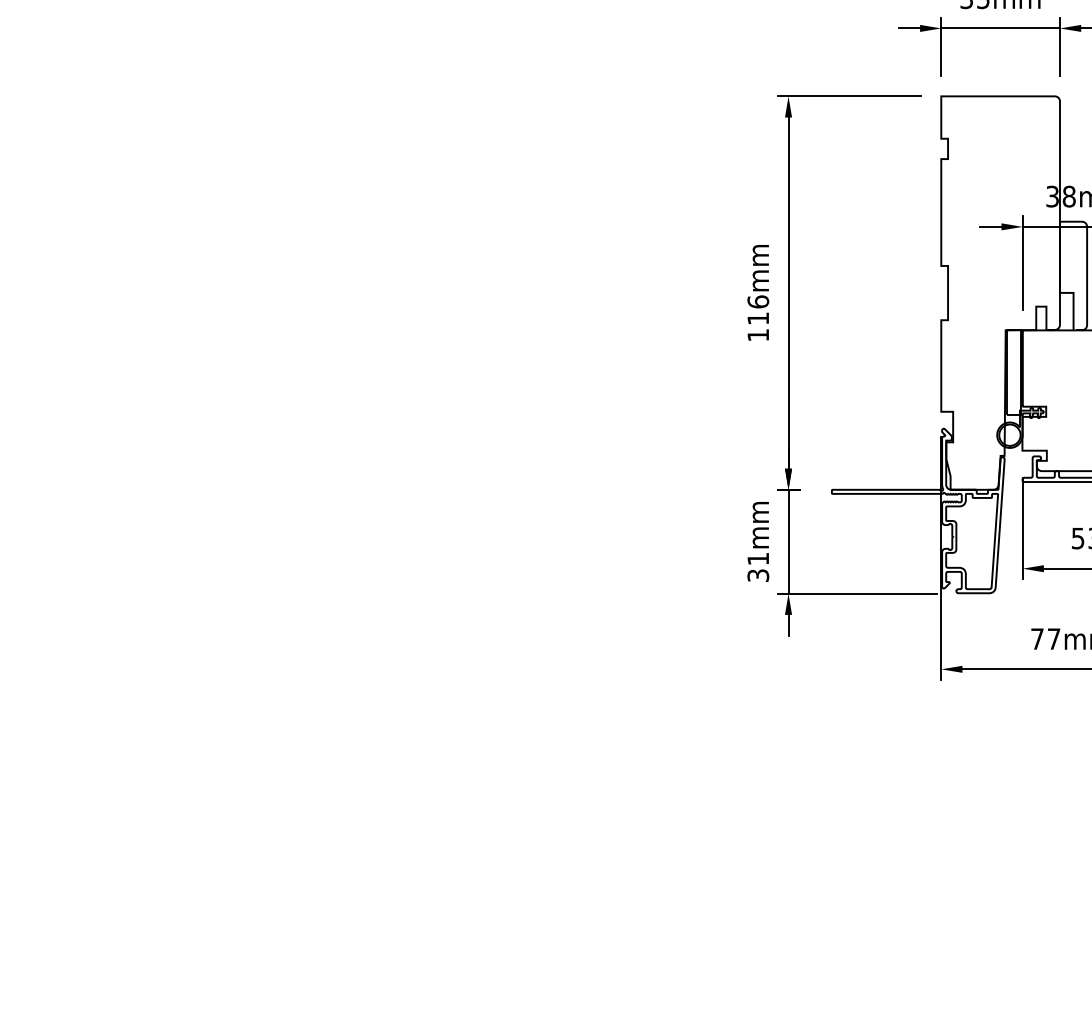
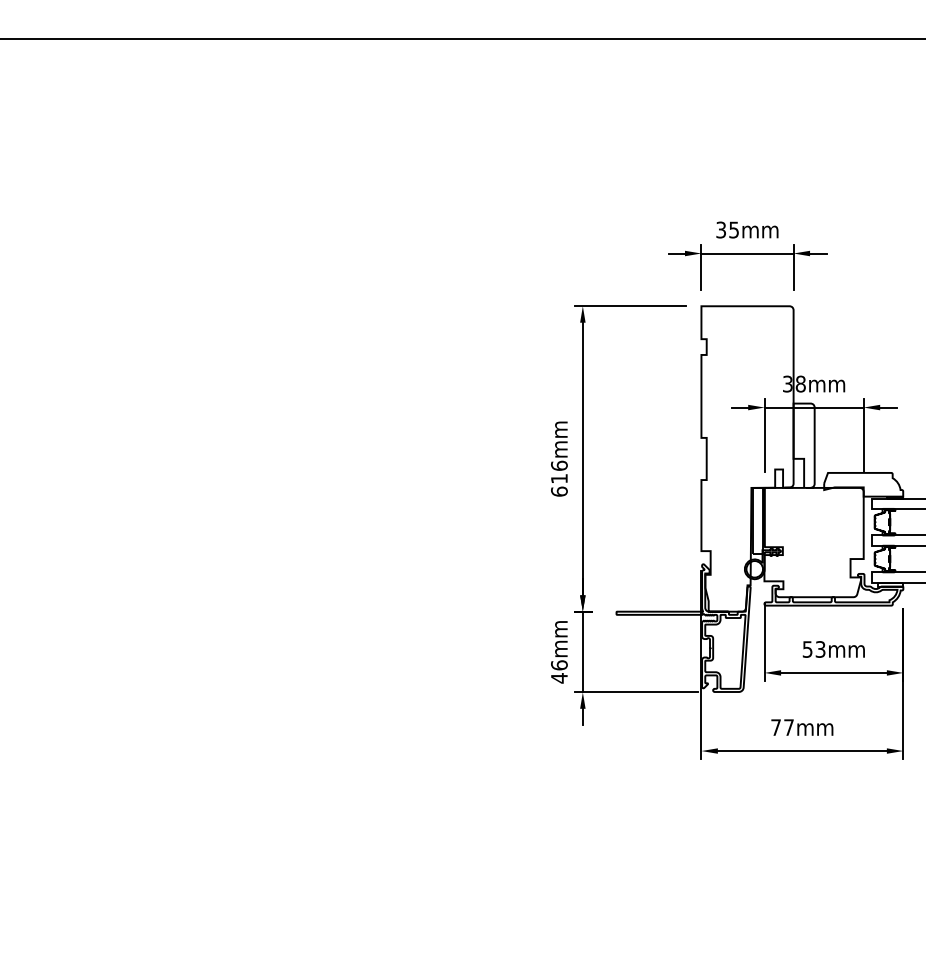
text: (758, 334) -> (559, 491), 116mm -> 616mm
text: (758, 566) -> (559, 671), 31mm -> 46mm

